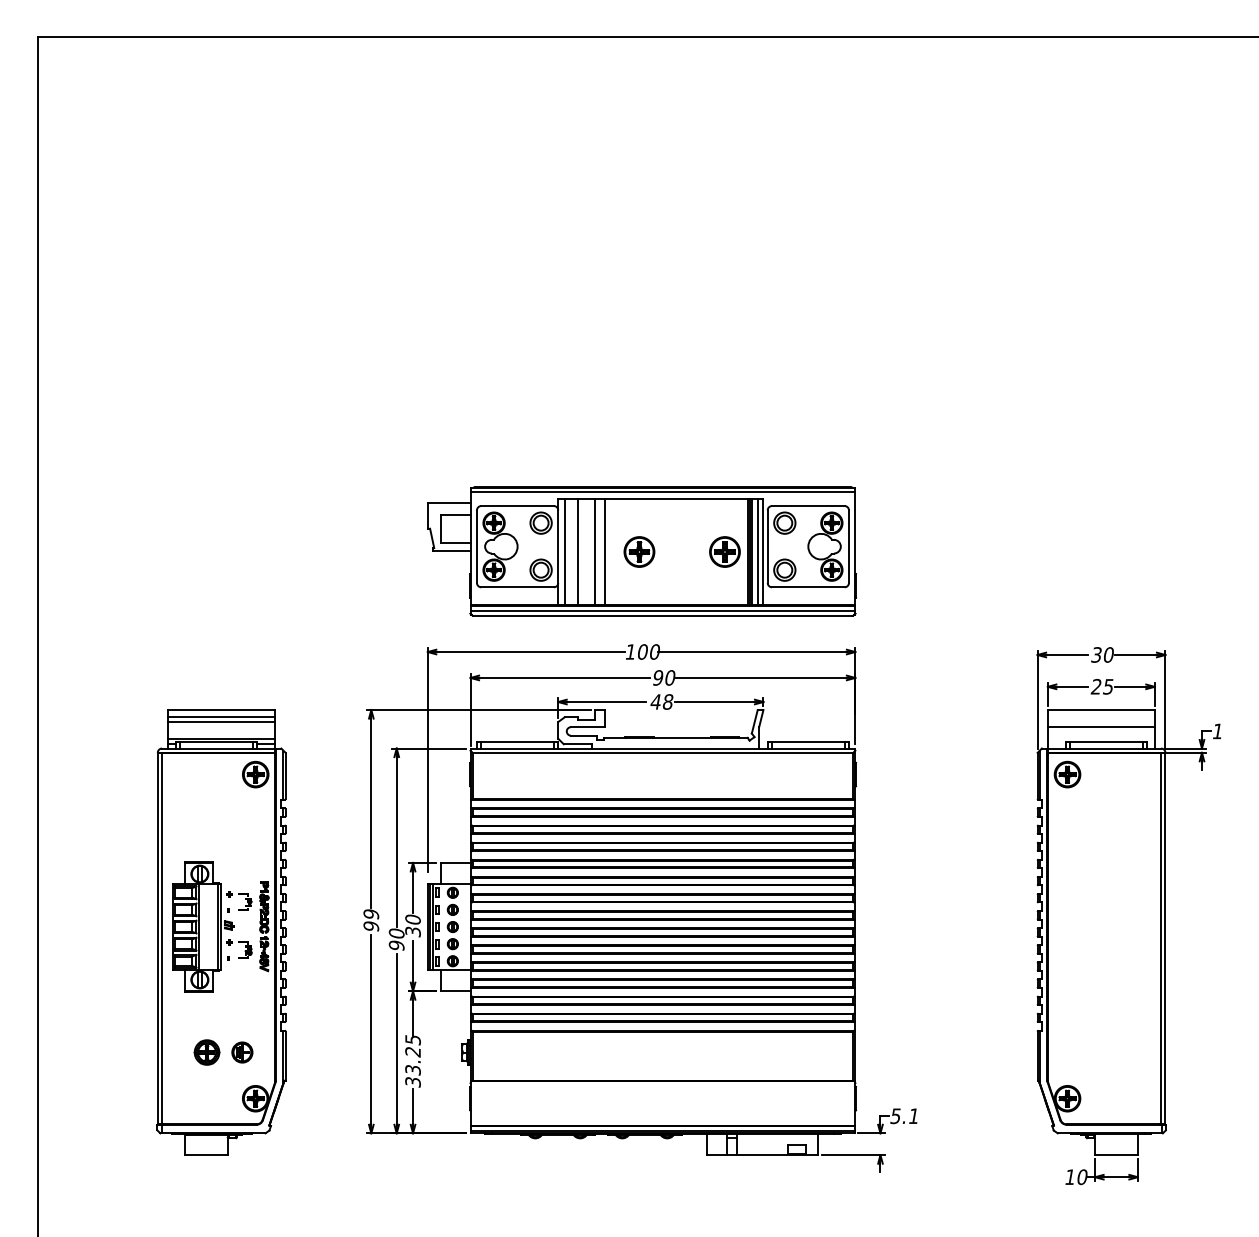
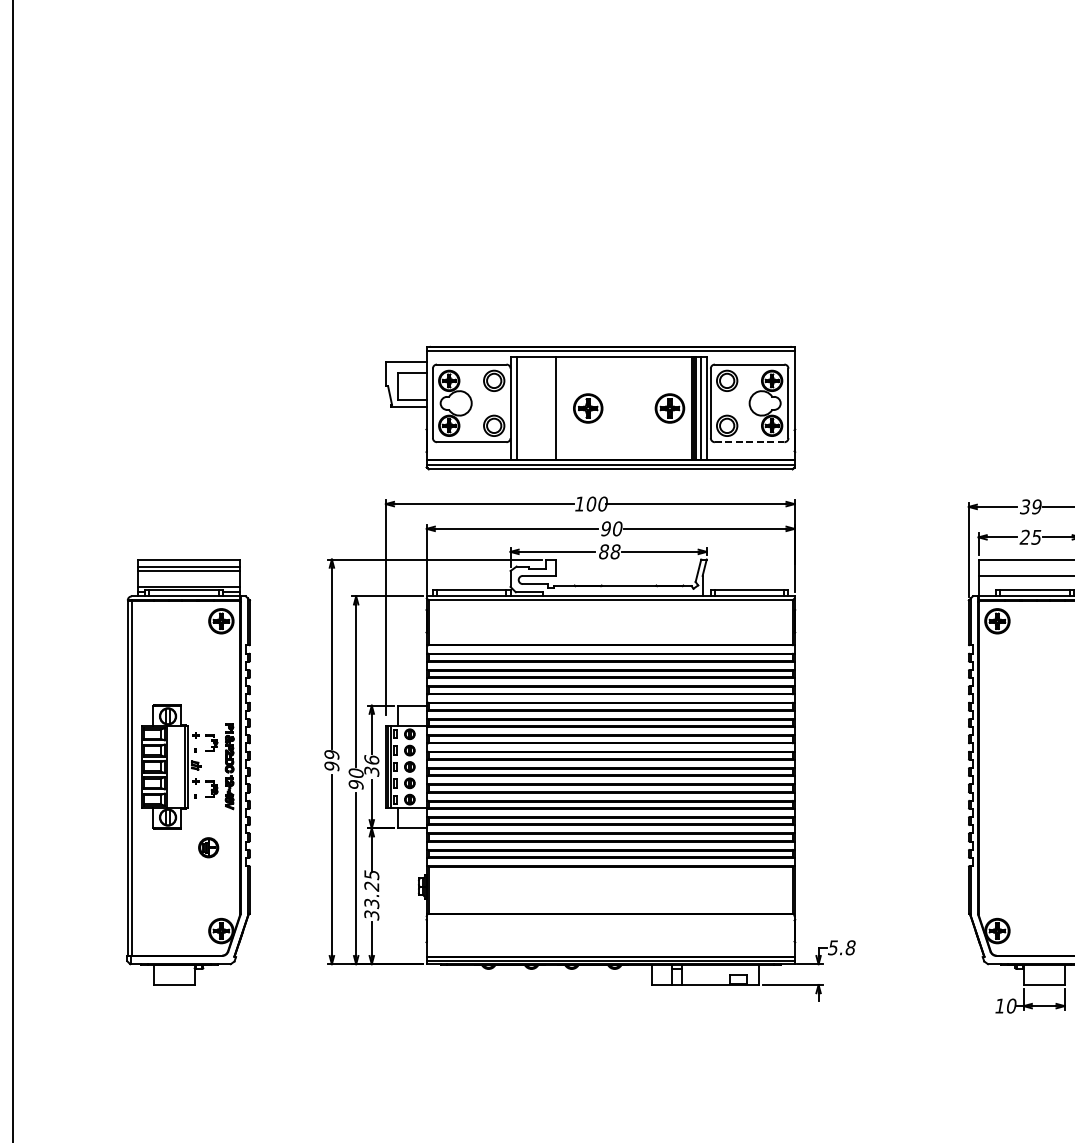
line: (577, 551) -> (528, 408), removed
line: (595, 551) -> (546, 408), removed
line: (808, 587) -> (749, 442), solid -> dashed
text: (1108, 654) -> (1036, 506), 30 -> 39
text: (655, 701) -> (603, 551), 48 -> 88
text: (412, 919) -> (371, 759), 30 -> 36
part: (206, 1052) -> (174, 886), removed
part: (242, 1052) -> (208, 847), moved
text: (913, 1116) -> (850, 948), 5.1 -> 5.8

